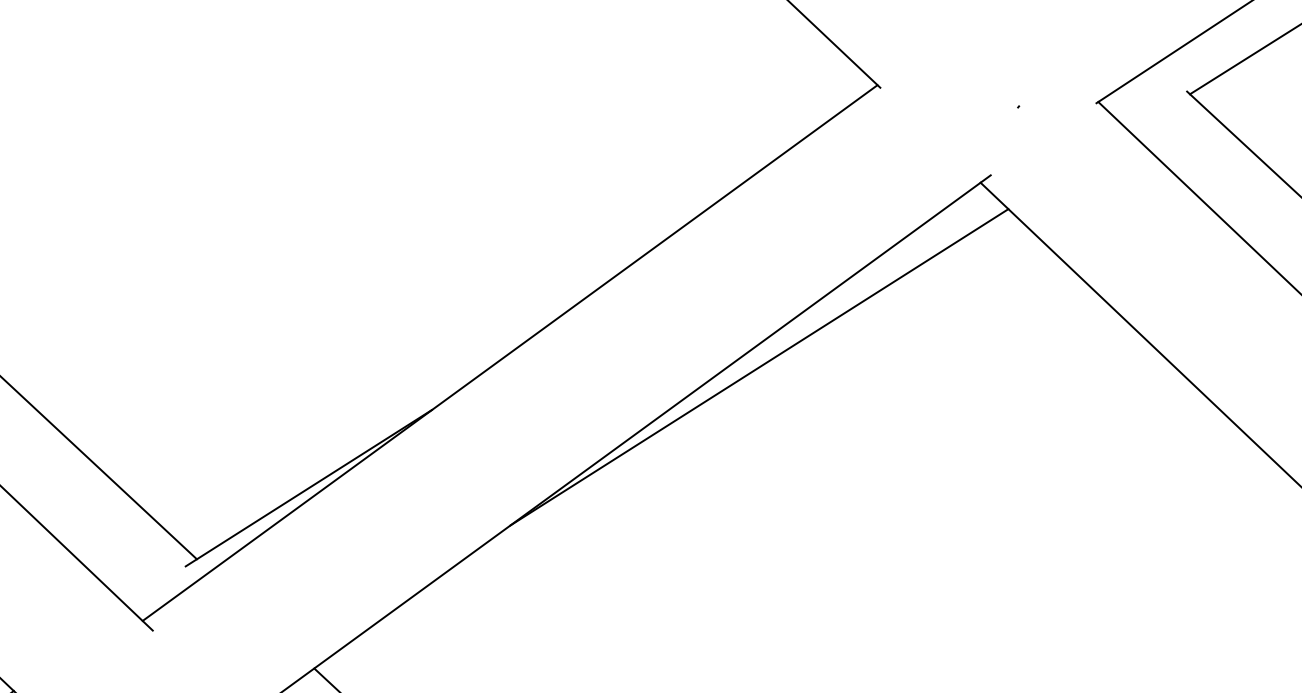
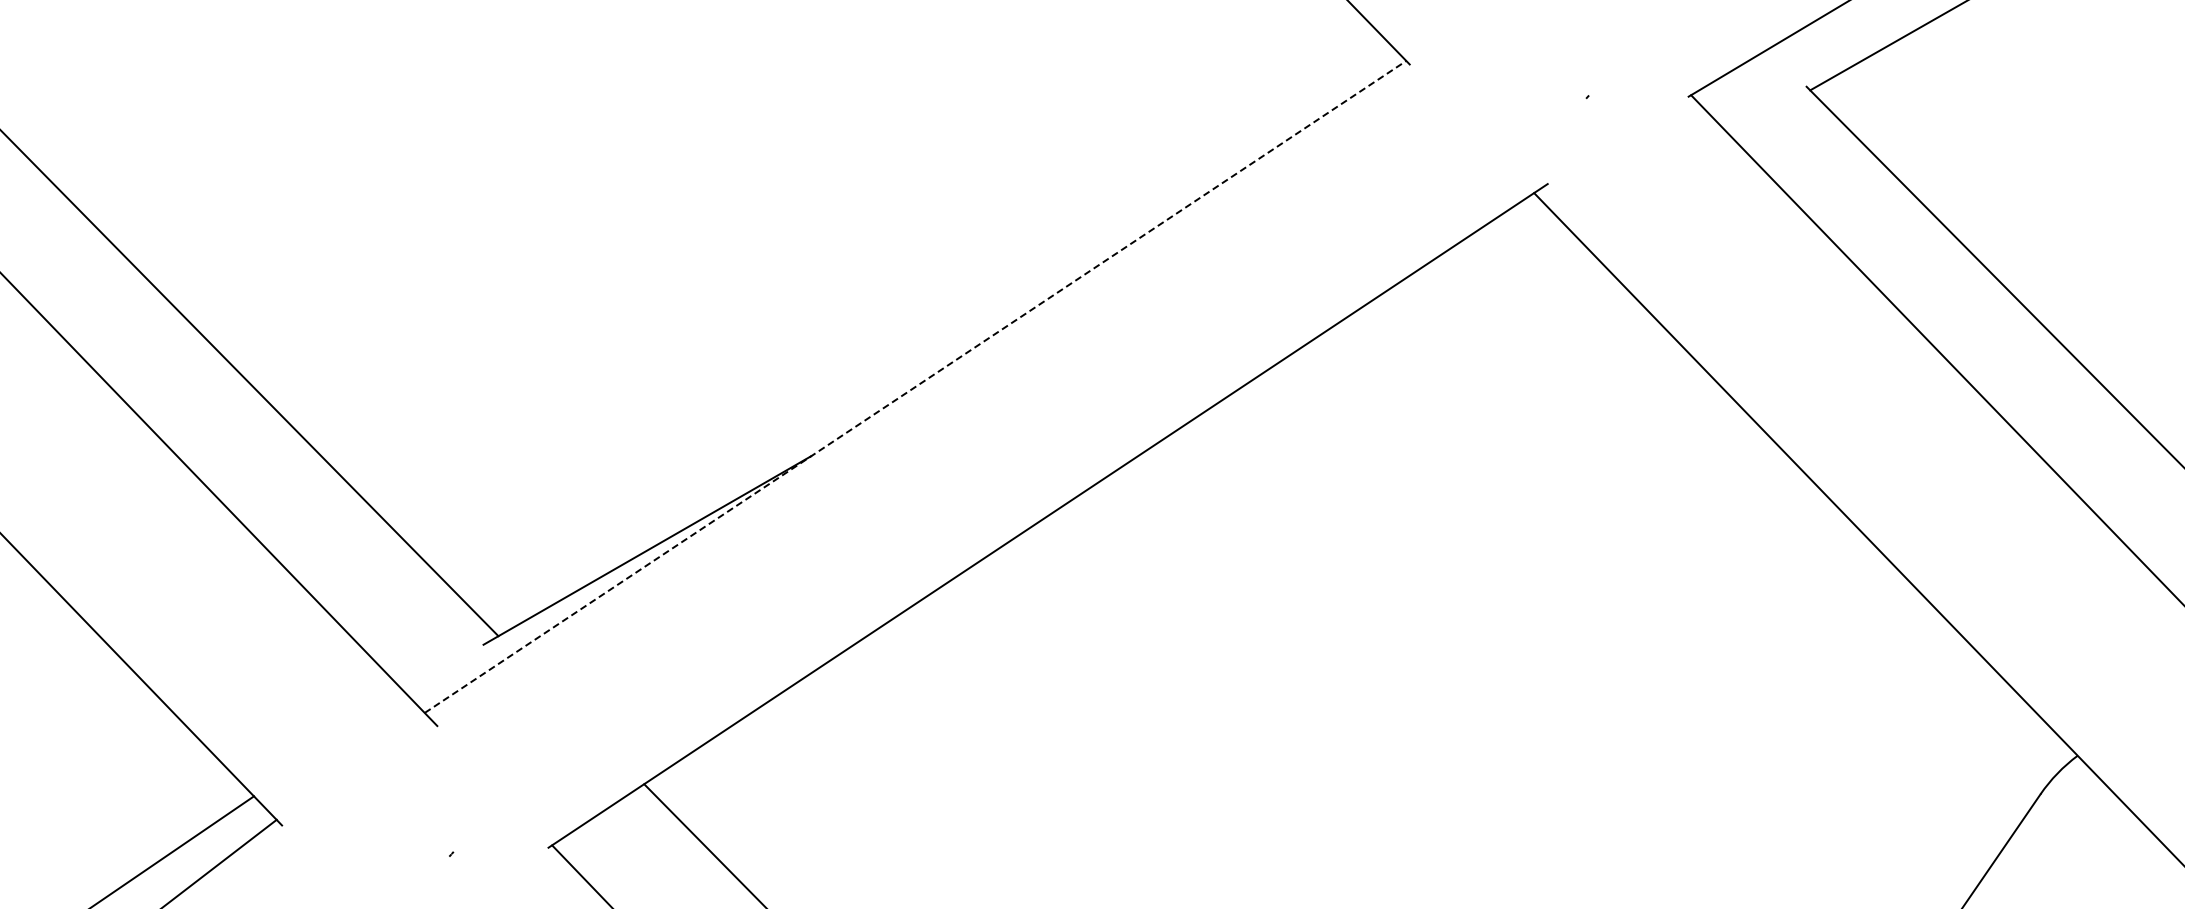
line: (510, 352) -> (915, 386), solid -> dashed
line: (759, 367) -> (1237, 419), removed

